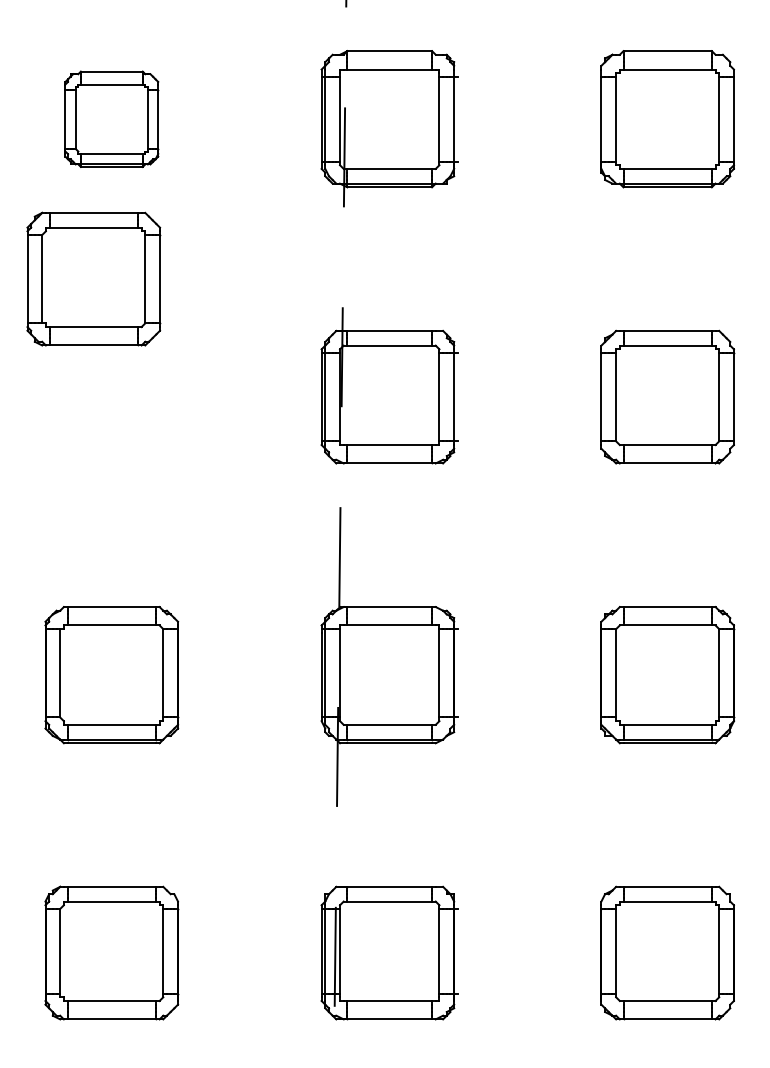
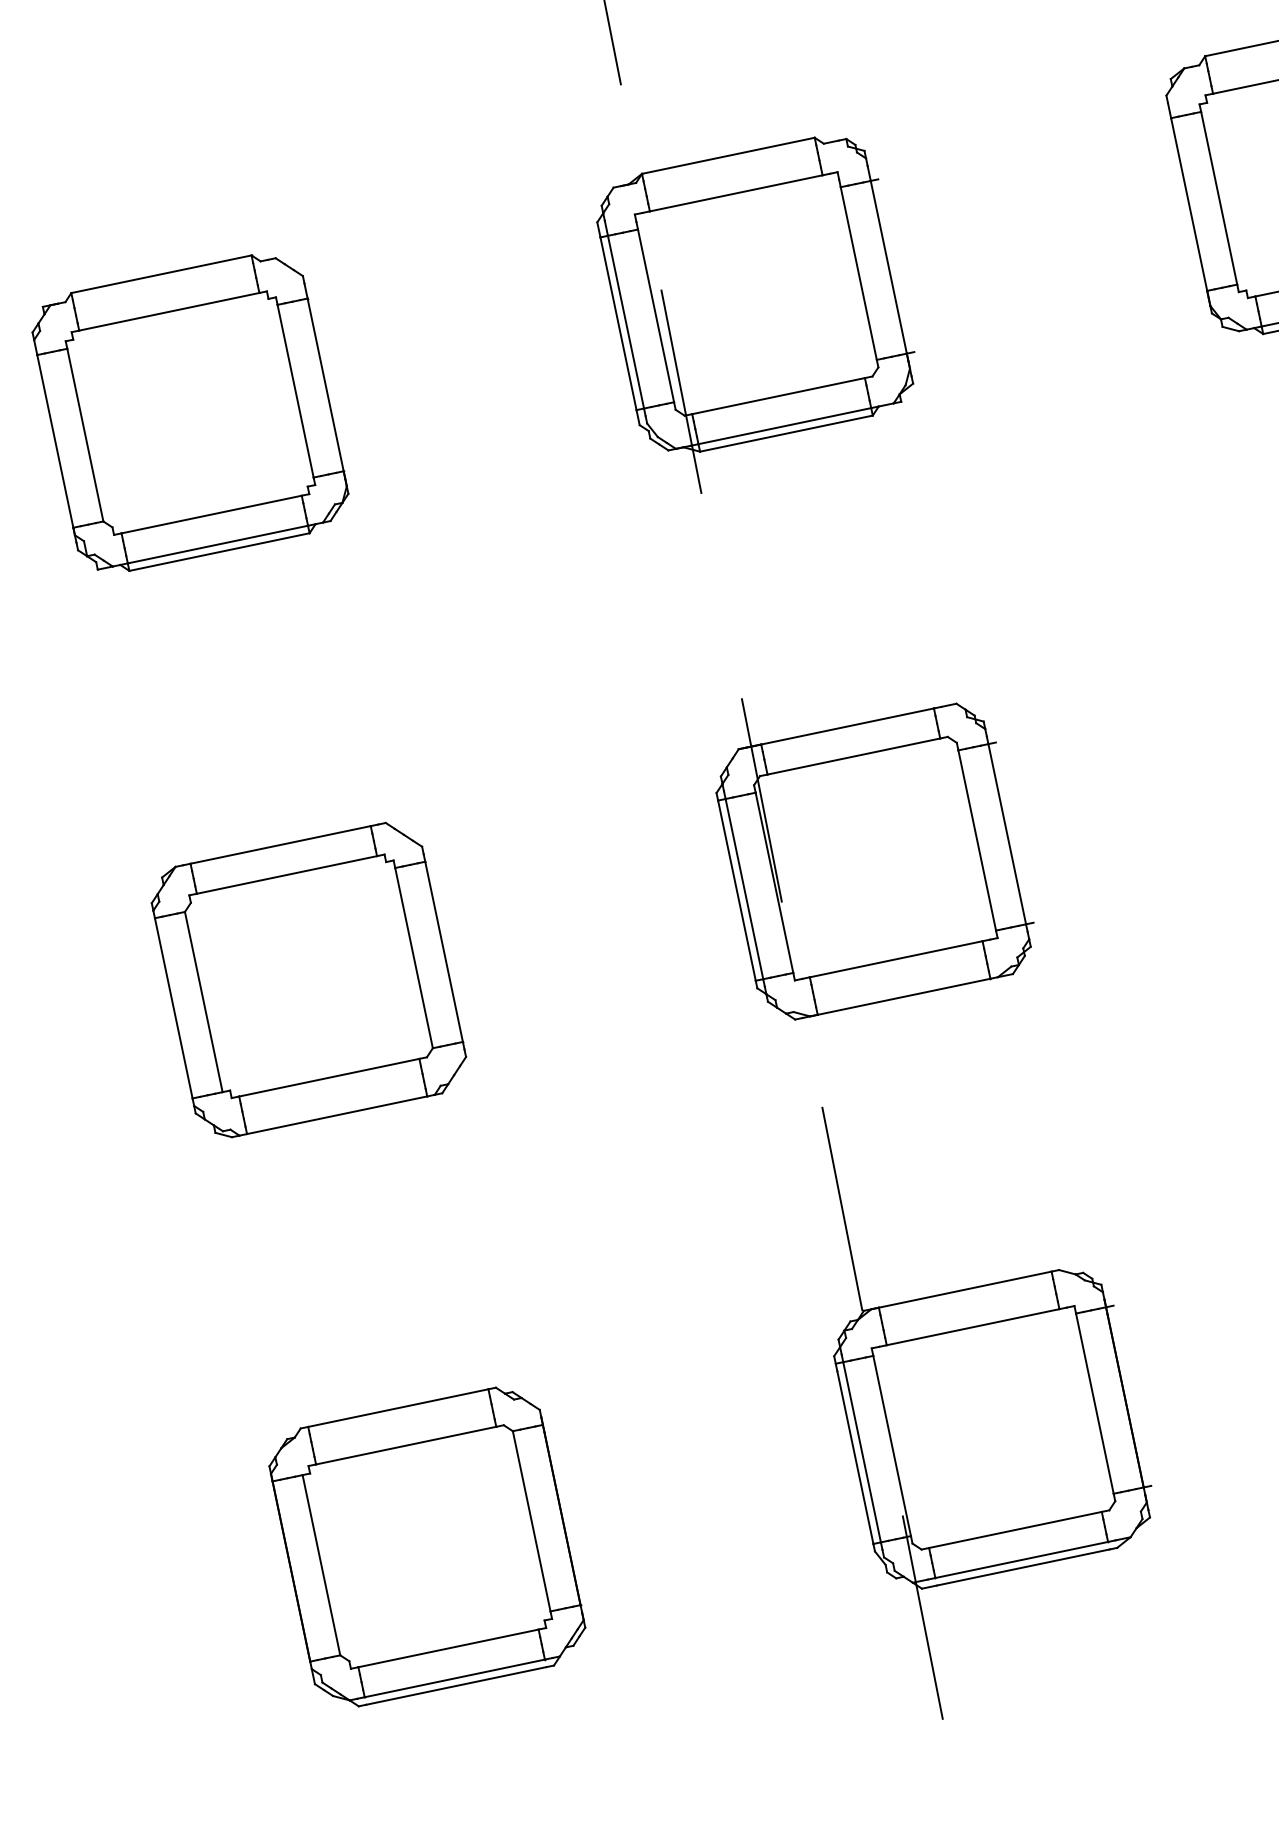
part: (111, 119) -> (190, 413), size x1.43
part: (93, 278) -> (308, 978), moved

